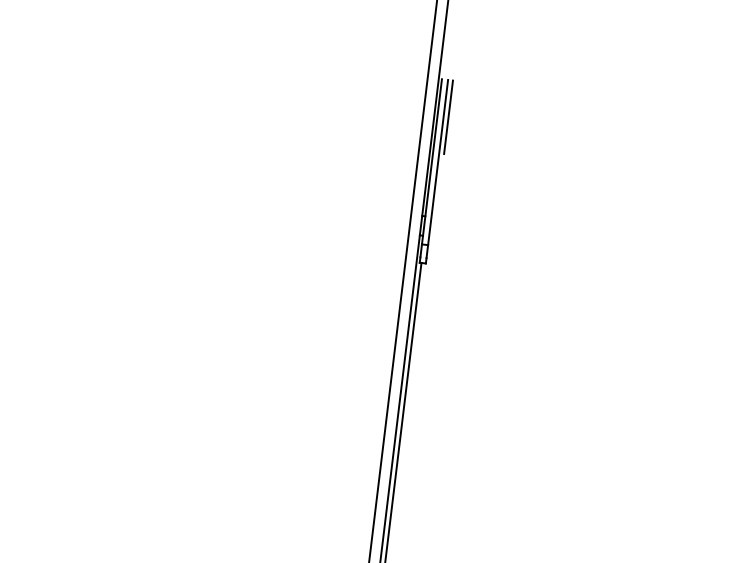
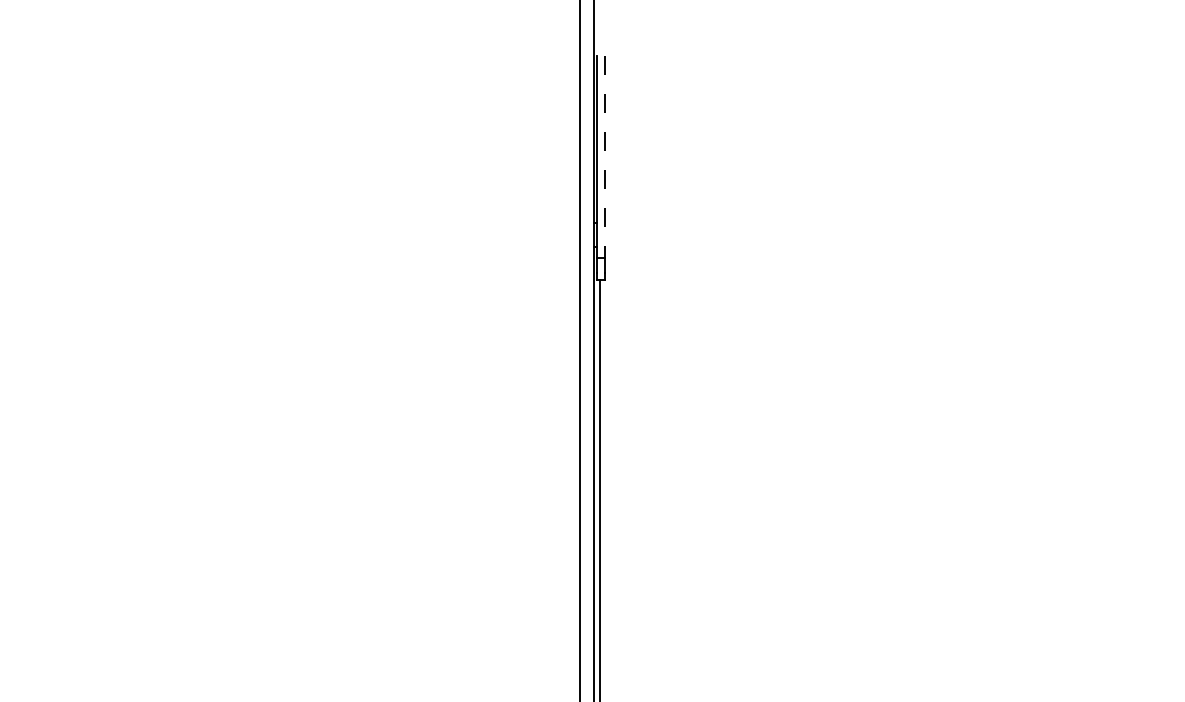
line: (448, 116) -> (610, 100), removed
line: (437, 162) -> (604, 157), solid -> dashed

